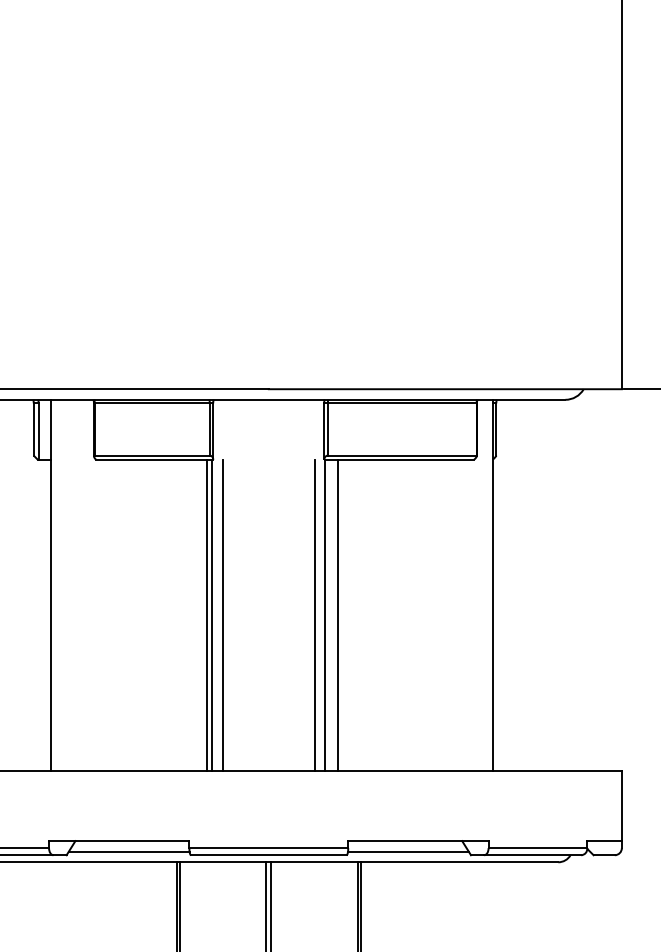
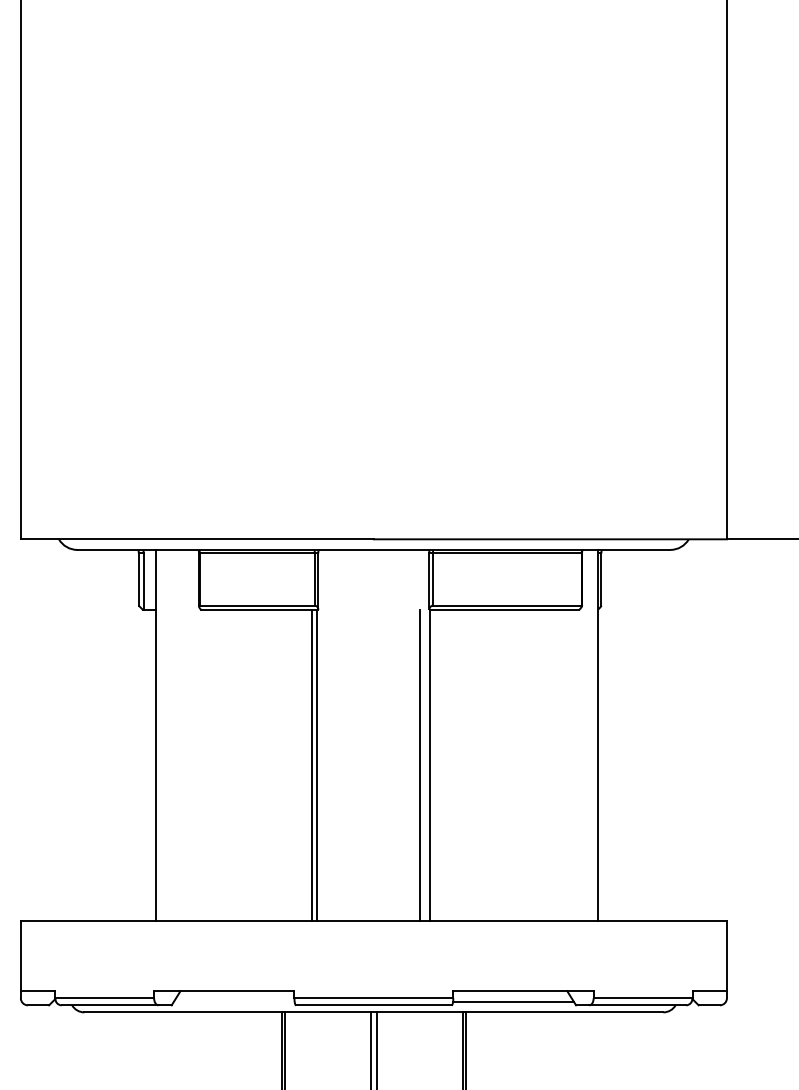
line: (223, 614) -> (328, 764), removed
line: (338, 614) -> (443, 764), removed
line: (128, 851) -> (233, 1001), removed

